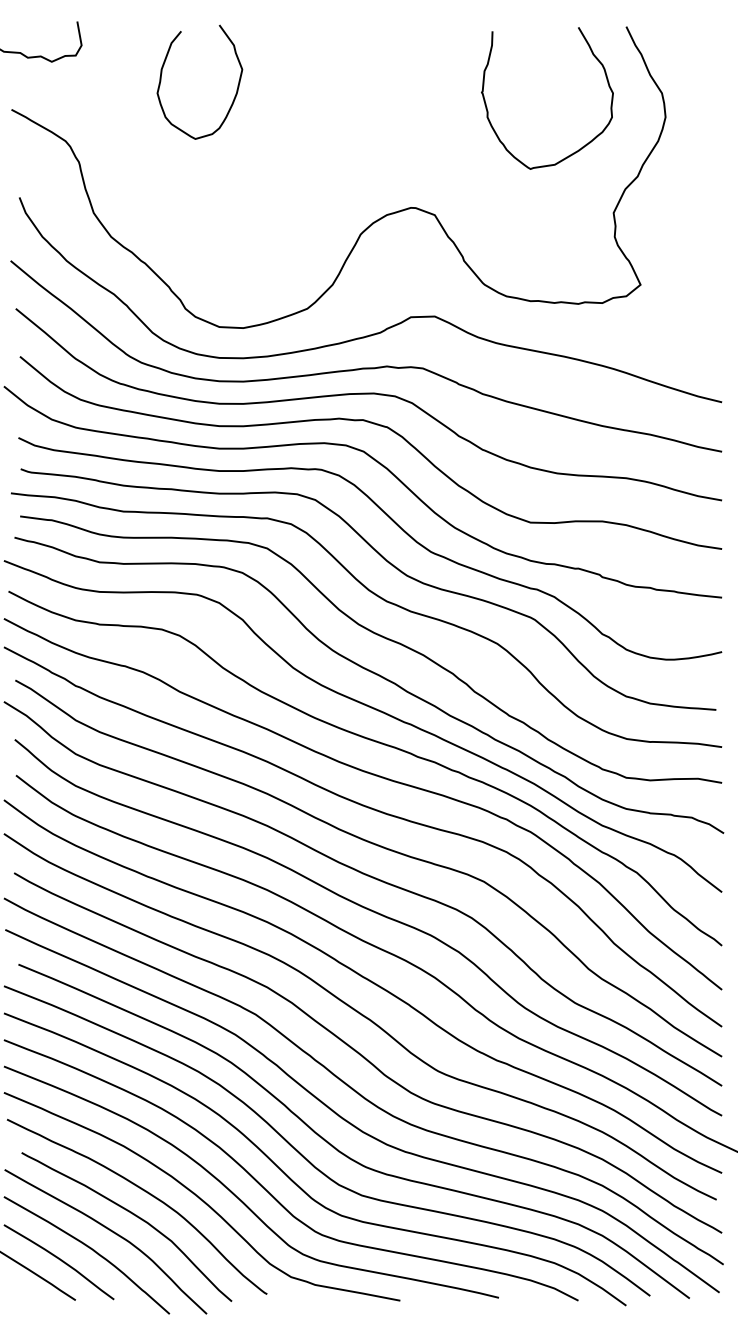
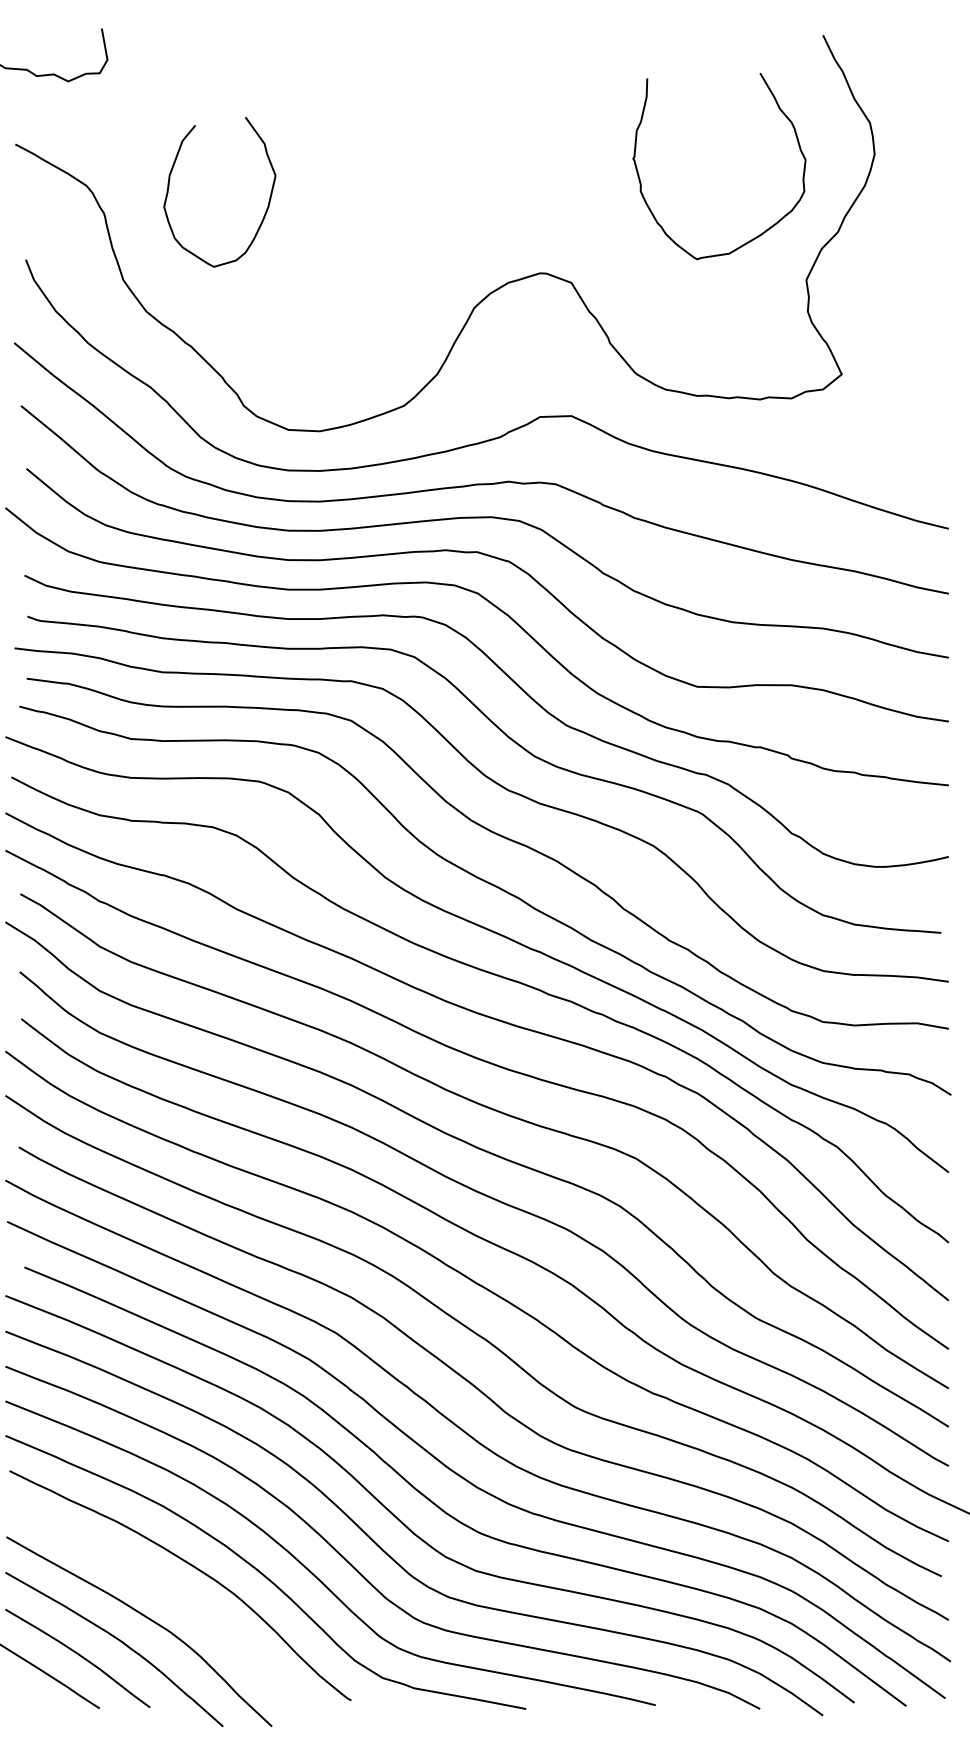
curve: (235, 94) -> (266, 208), moved
curve: (584, 145) -> (767, 228), moved
curve: (133, 1215) -> (175, 1596), removed

